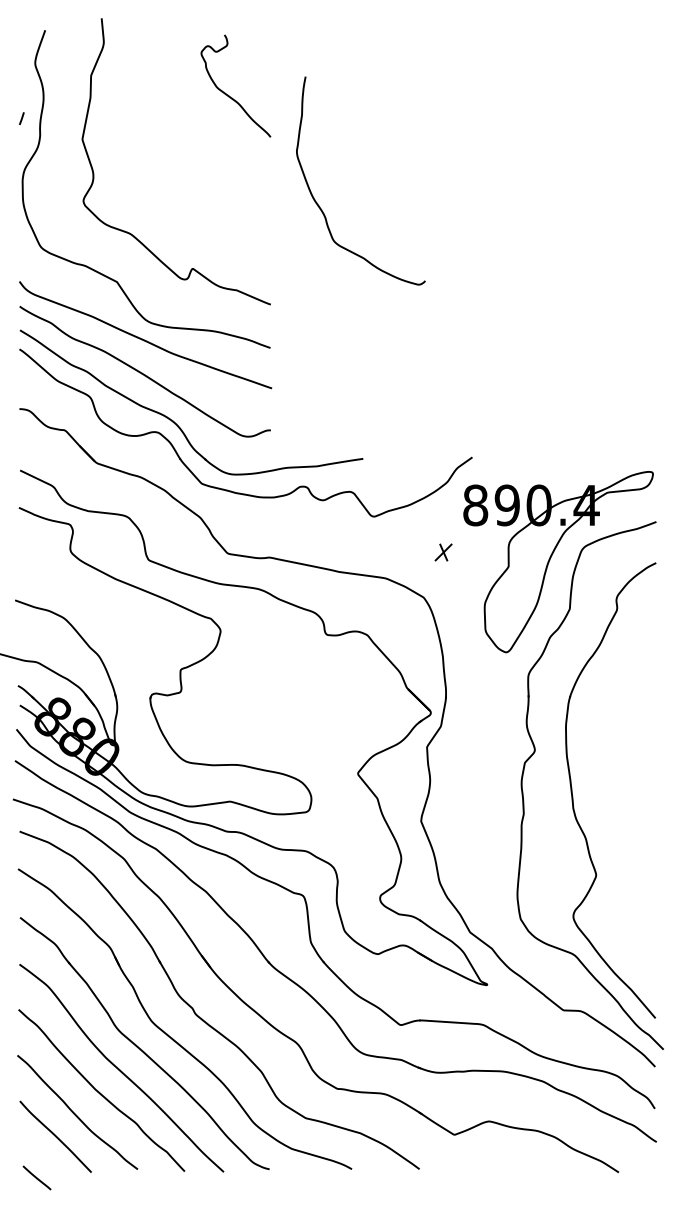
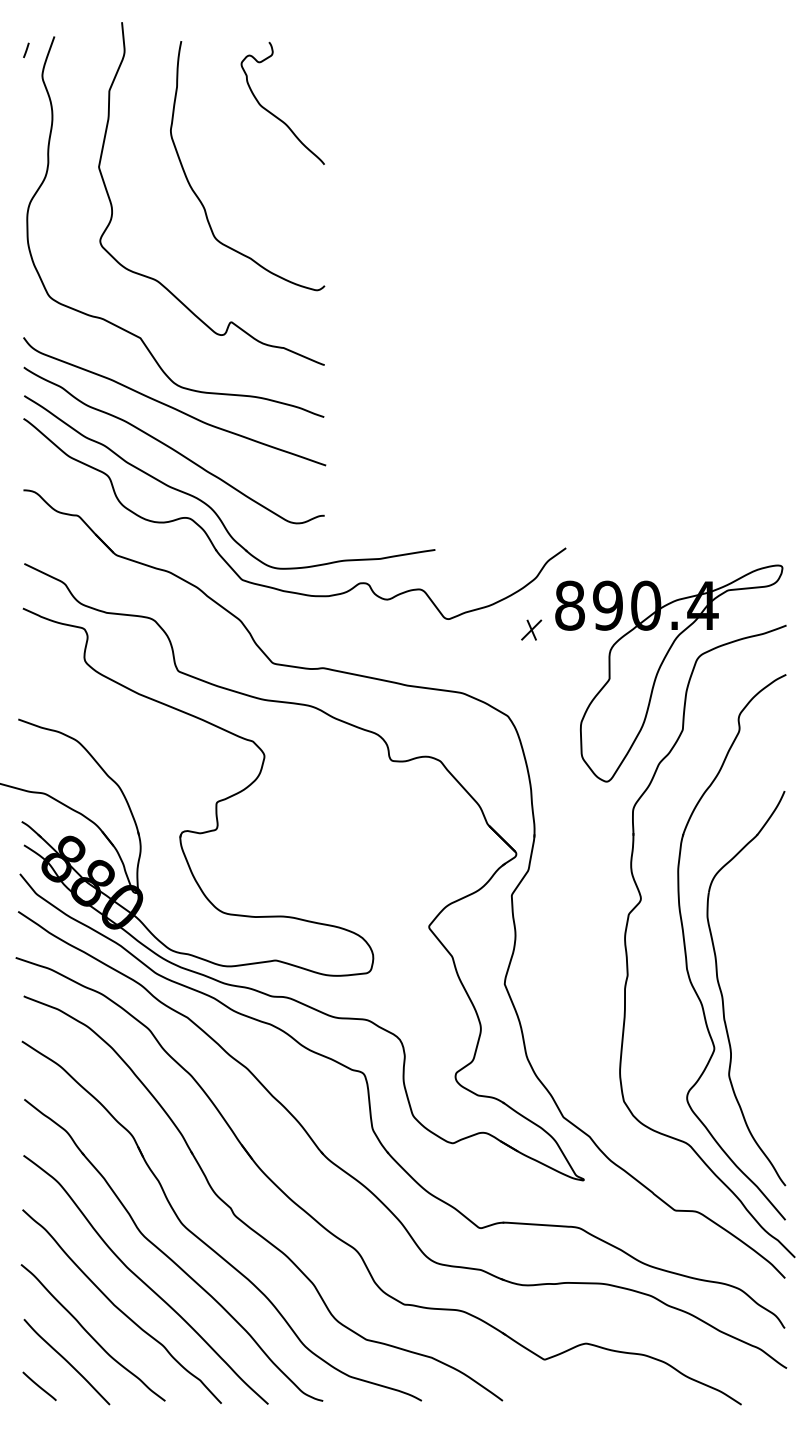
line: (21, 118) -> (26, 50), moved
curve: (321, 208) -> (200, 199), moved
part: (443, 551) -> (531, 629), moved
part: (602, 828) -> (722, 992), added
line: (36, 1178) -> (39, 1386), moved

